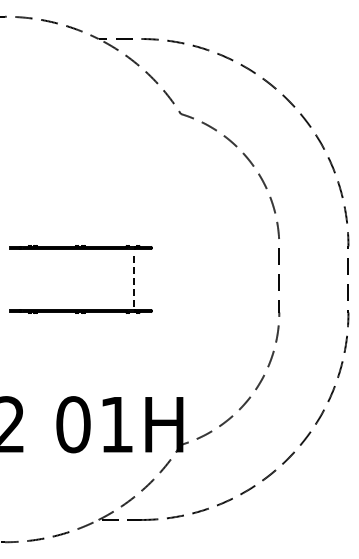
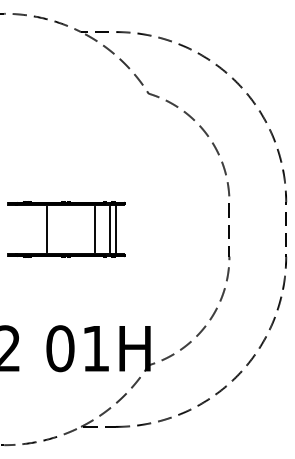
line: (134, 278) -> (110, 228), dashed -> solid
line: (56, 279) -> (46, 229), added
line: (115, 279) -> (94, 229), added
line: (141, 279) -> (116, 229), added

